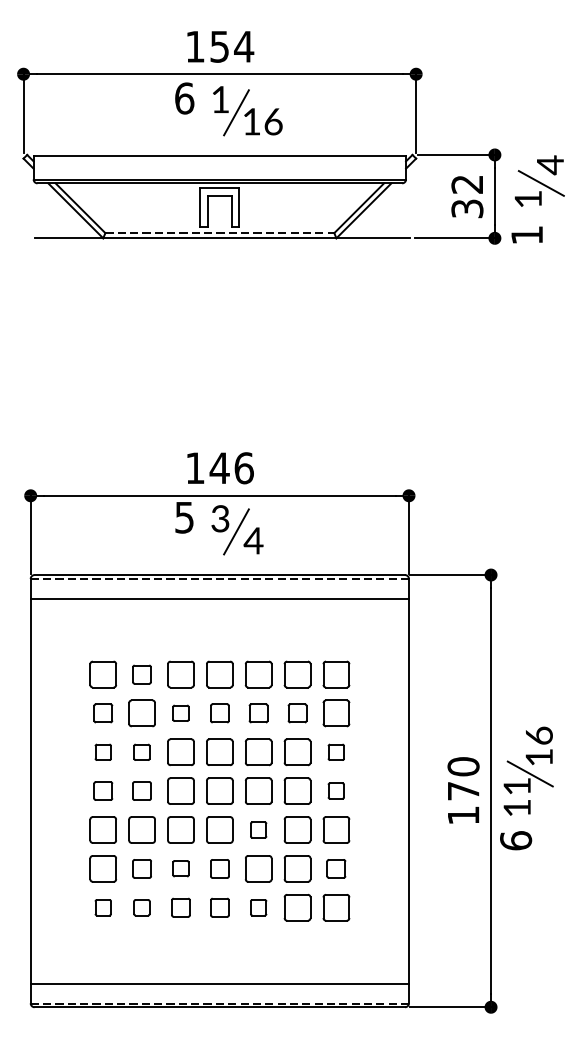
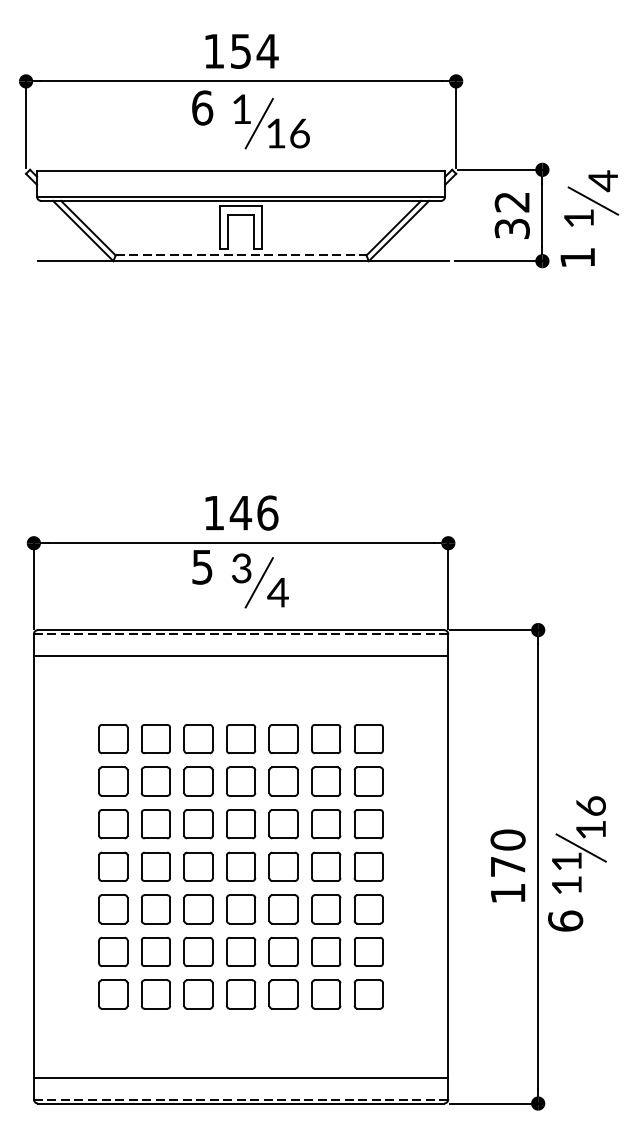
part: (141, 674) -> (155, 739), size x1.43
part: (103, 713) -> (113, 781), size x1.43
part: (180, 713) -> (198, 781), size x1.67
part: (220, 713) -> (241, 781), size x1.43
part: (258, 713) -> (283, 781), size x1.43
part: (297, 713) -> (326, 781), size x1.43
part: (103, 752) -> (113, 824), size x1.67
part: (141, 752) -> (155, 824), size x1.67
part: (336, 752) -> (368, 824), size x1.67
part: (103, 790) -> (113, 866), size x1.43
part: (141, 790) -> (155, 866), size x1.43
part: (336, 790) -> (368, 866), size x1.67
part: (258, 830) -> (283, 909), size x1.67
part: (141, 868) -> (155, 951), size x1.43
part: (180, 868) -> (198, 951), size x1.67
part: (220, 868) -> (241, 951), size x1.43
part: (336, 868) -> (368, 951), size x1.43
part: (103, 907) -> (113, 994), size x1.67
part: (141, 907) -> (155, 994), size x1.67
part: (180, 907) -> (198, 994), size x1.43
part: (220, 907) -> (241, 994), size x1.43
part: (258, 907) -> (283, 994), size x1.67

